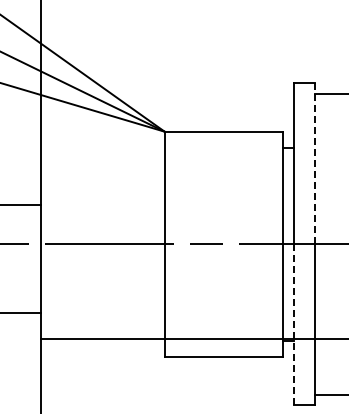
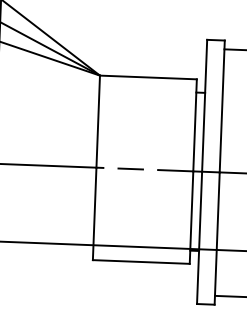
line: (315, 163) -> (222, 106), dashed -> solid
line: (293, 324) -> (199, 237), dashed -> solid

